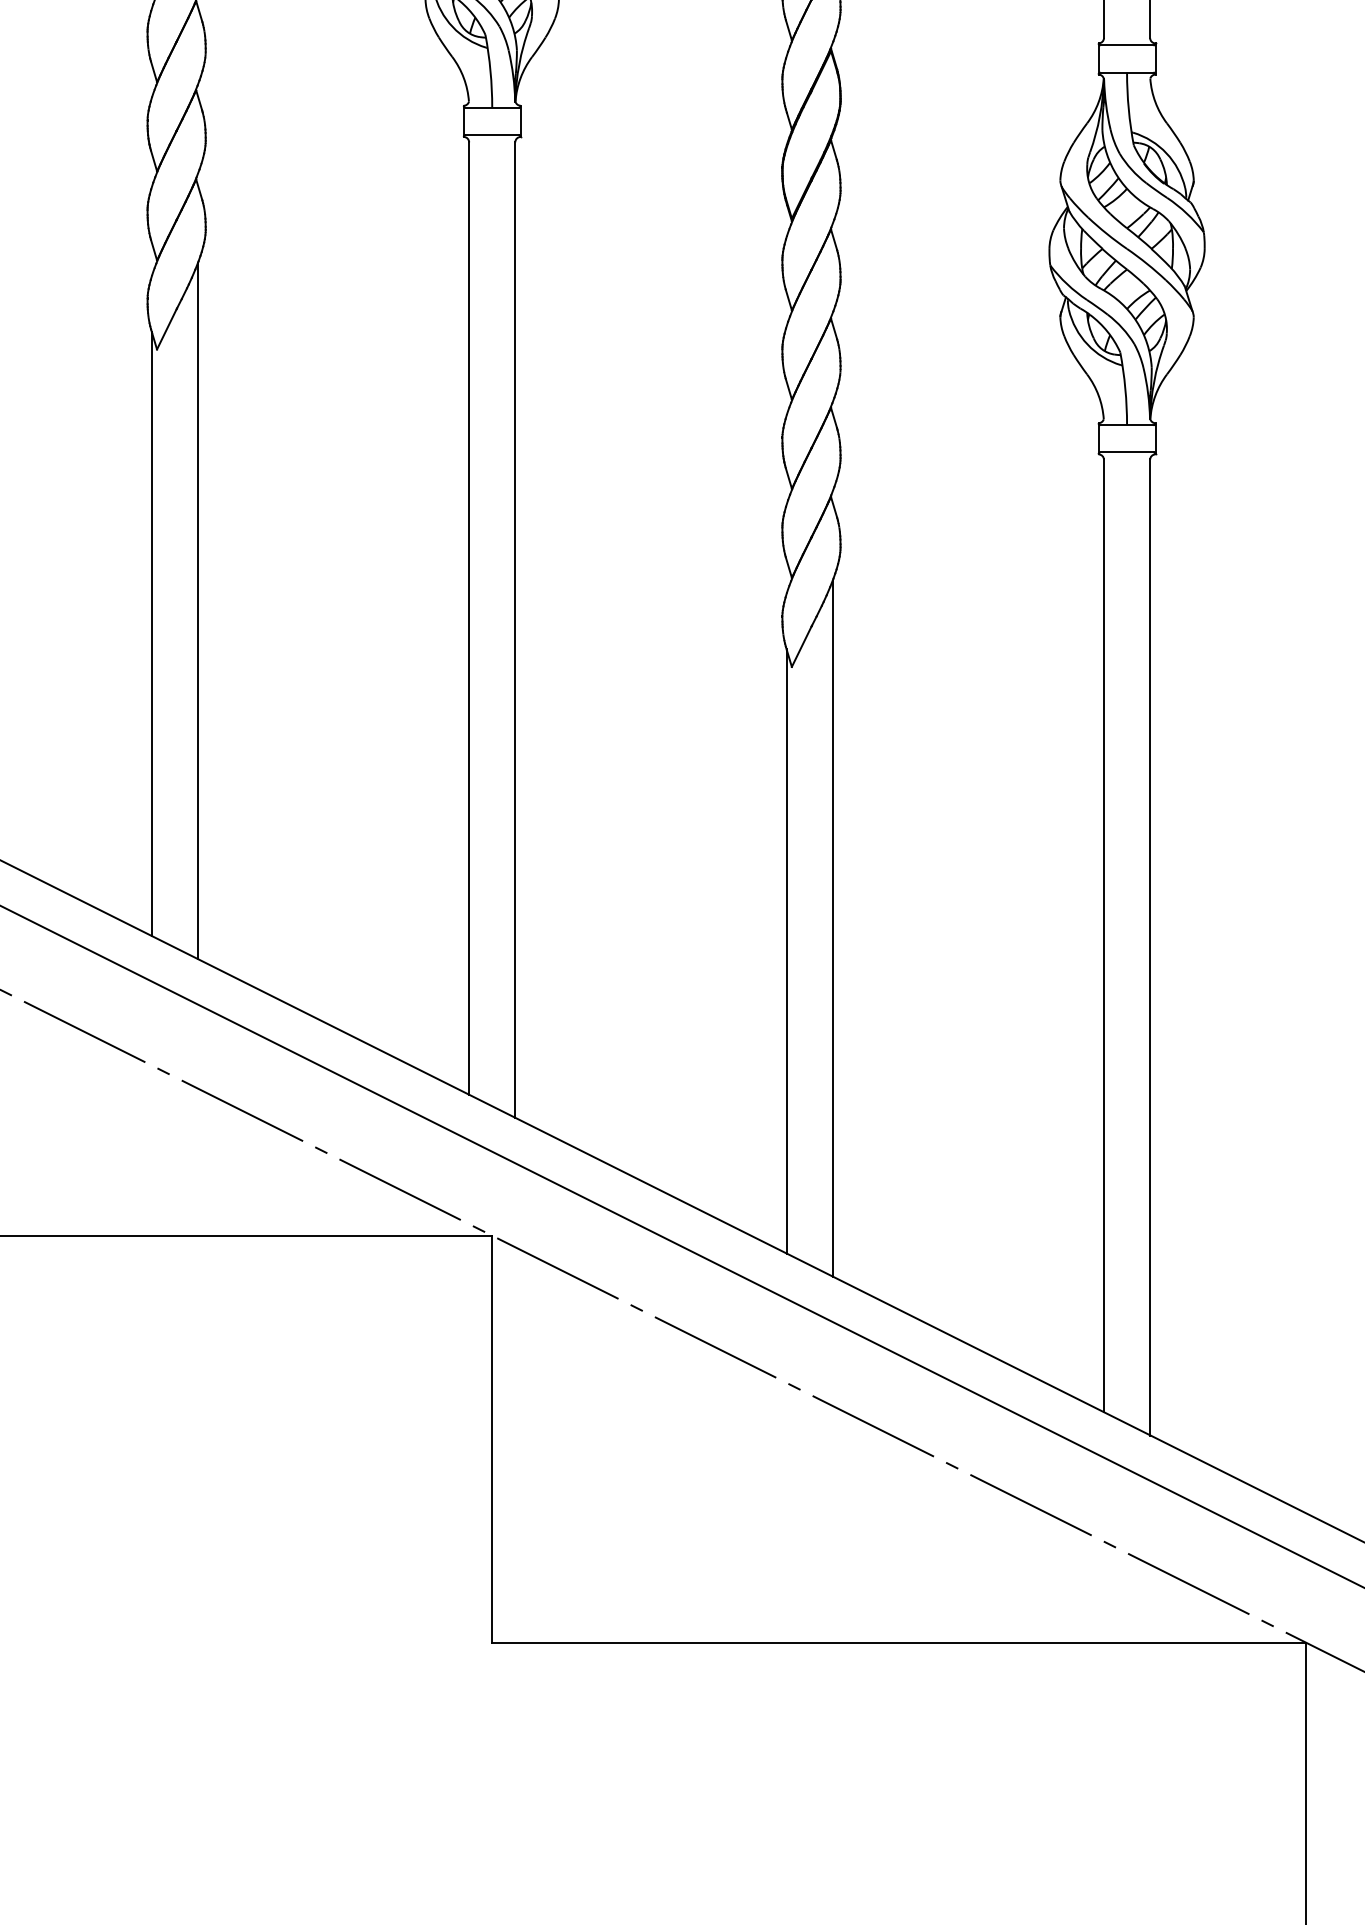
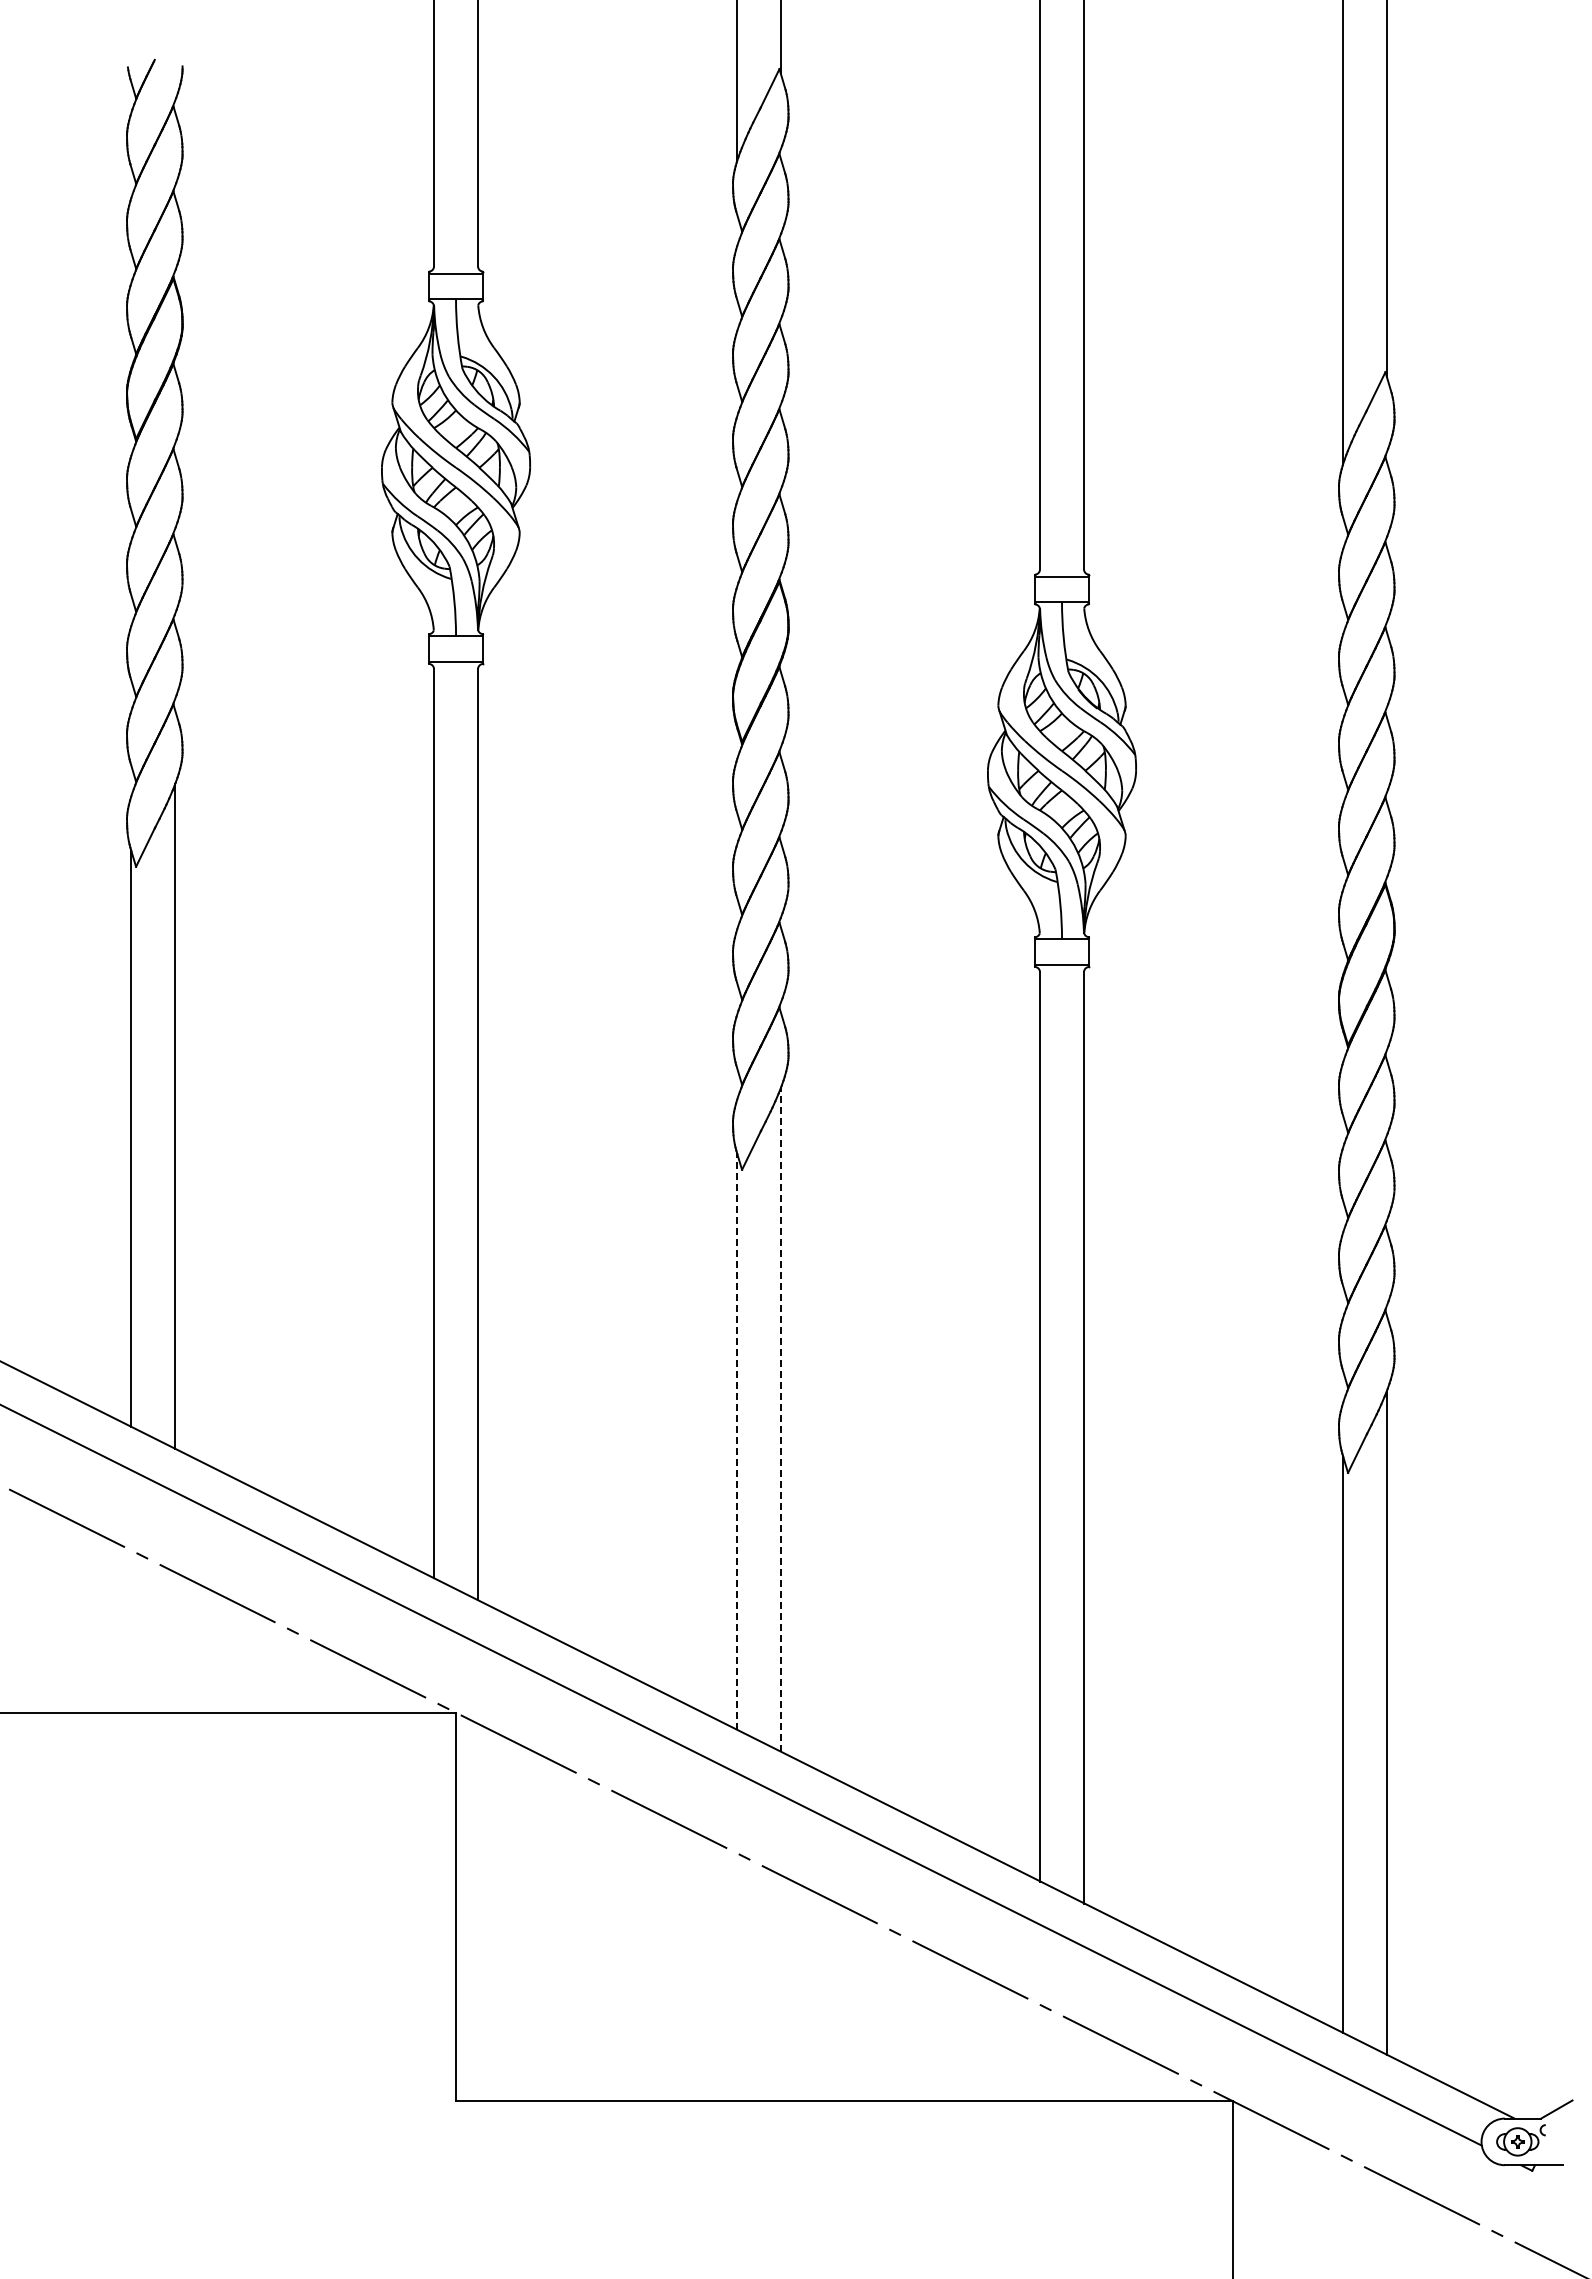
line: (833, 928) -> (781, 1419), solid -> dashed
line: (787, 951) -> (737, 1441), solid -> dashed

